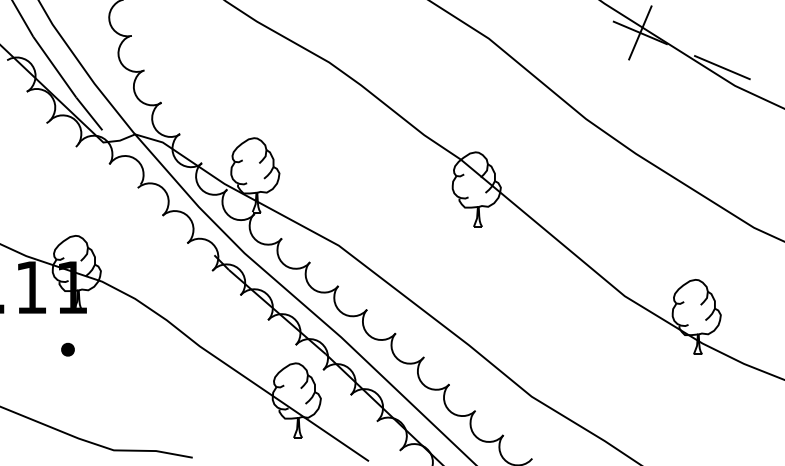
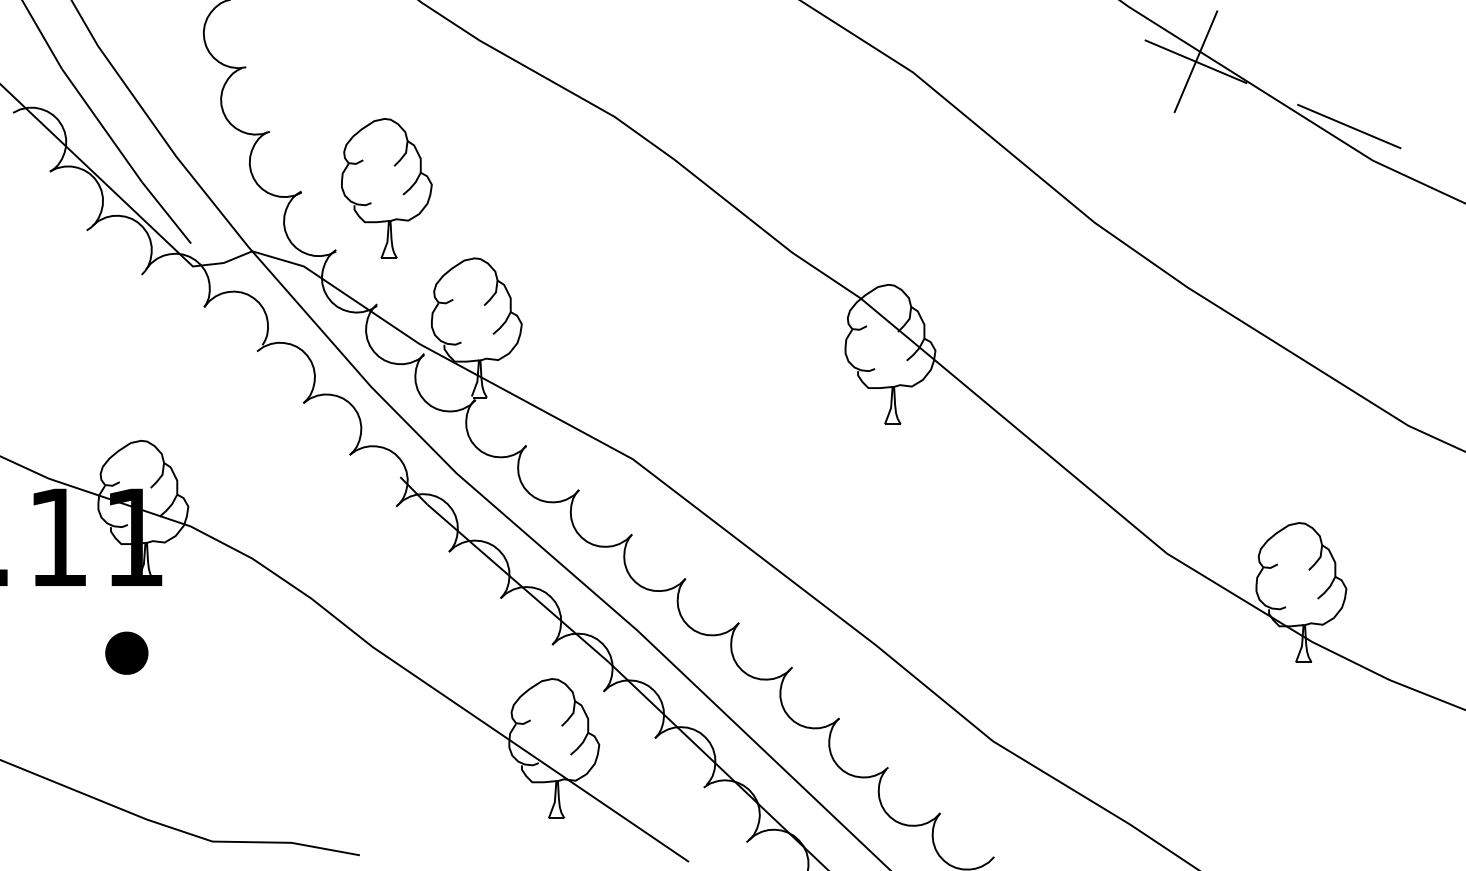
part: (207, 100) -> (387, 187), added
part: (67, 349) -> (125, 653), size x1.67

